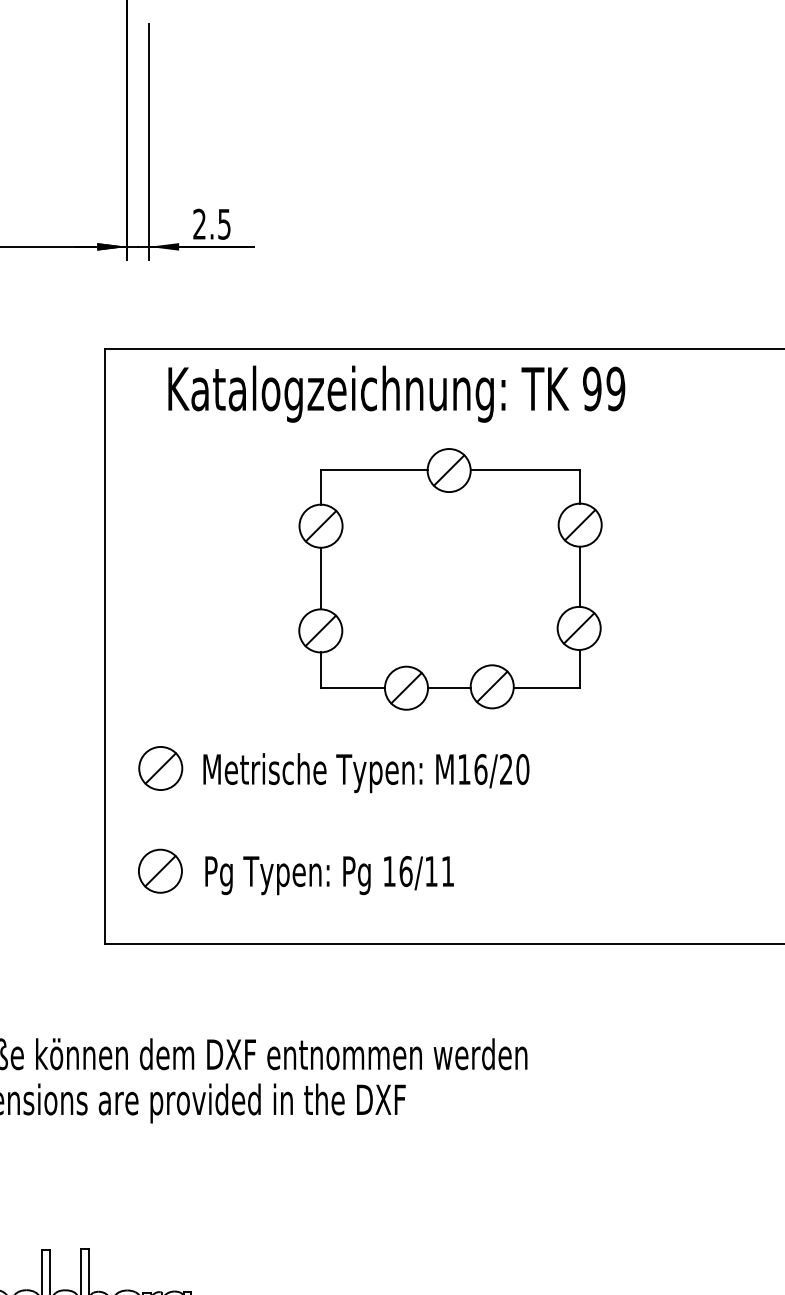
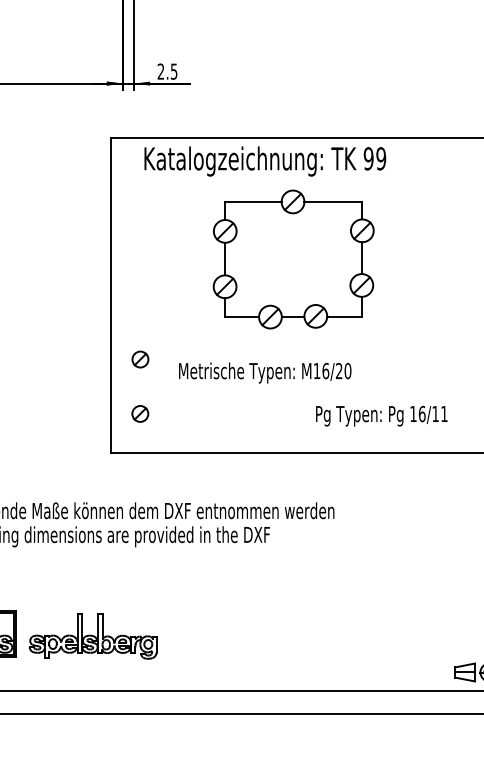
part: (160, 768) -> (140, 359), size x0.7
text: (366, 772) -> (265, 372), moved
part: (160, 870) -> (140, 413), size x0.7
text: (329, 874) -> (381, 415), moved

